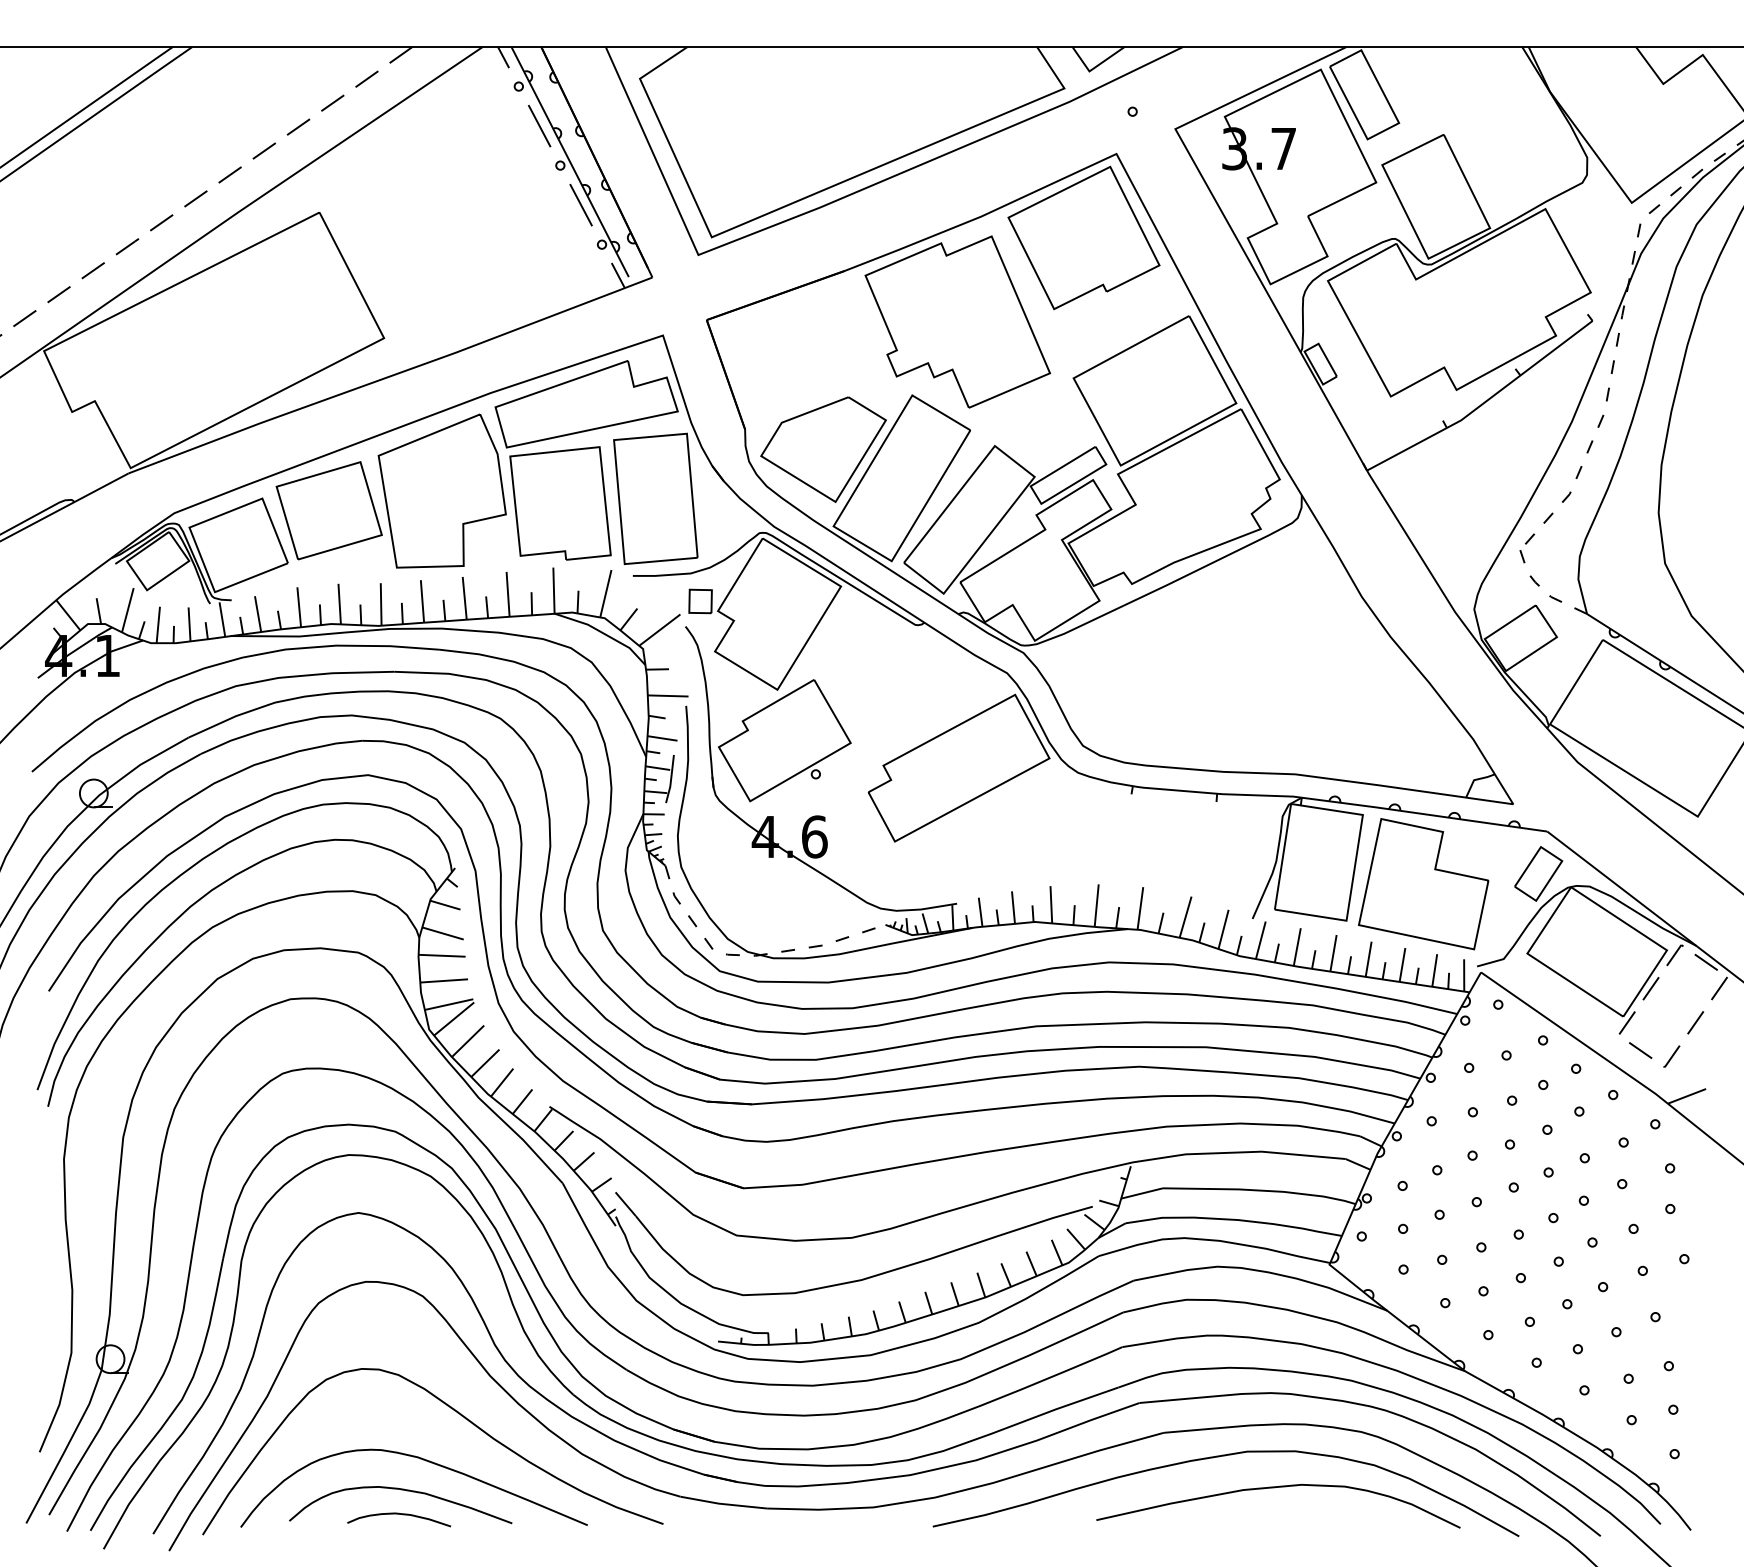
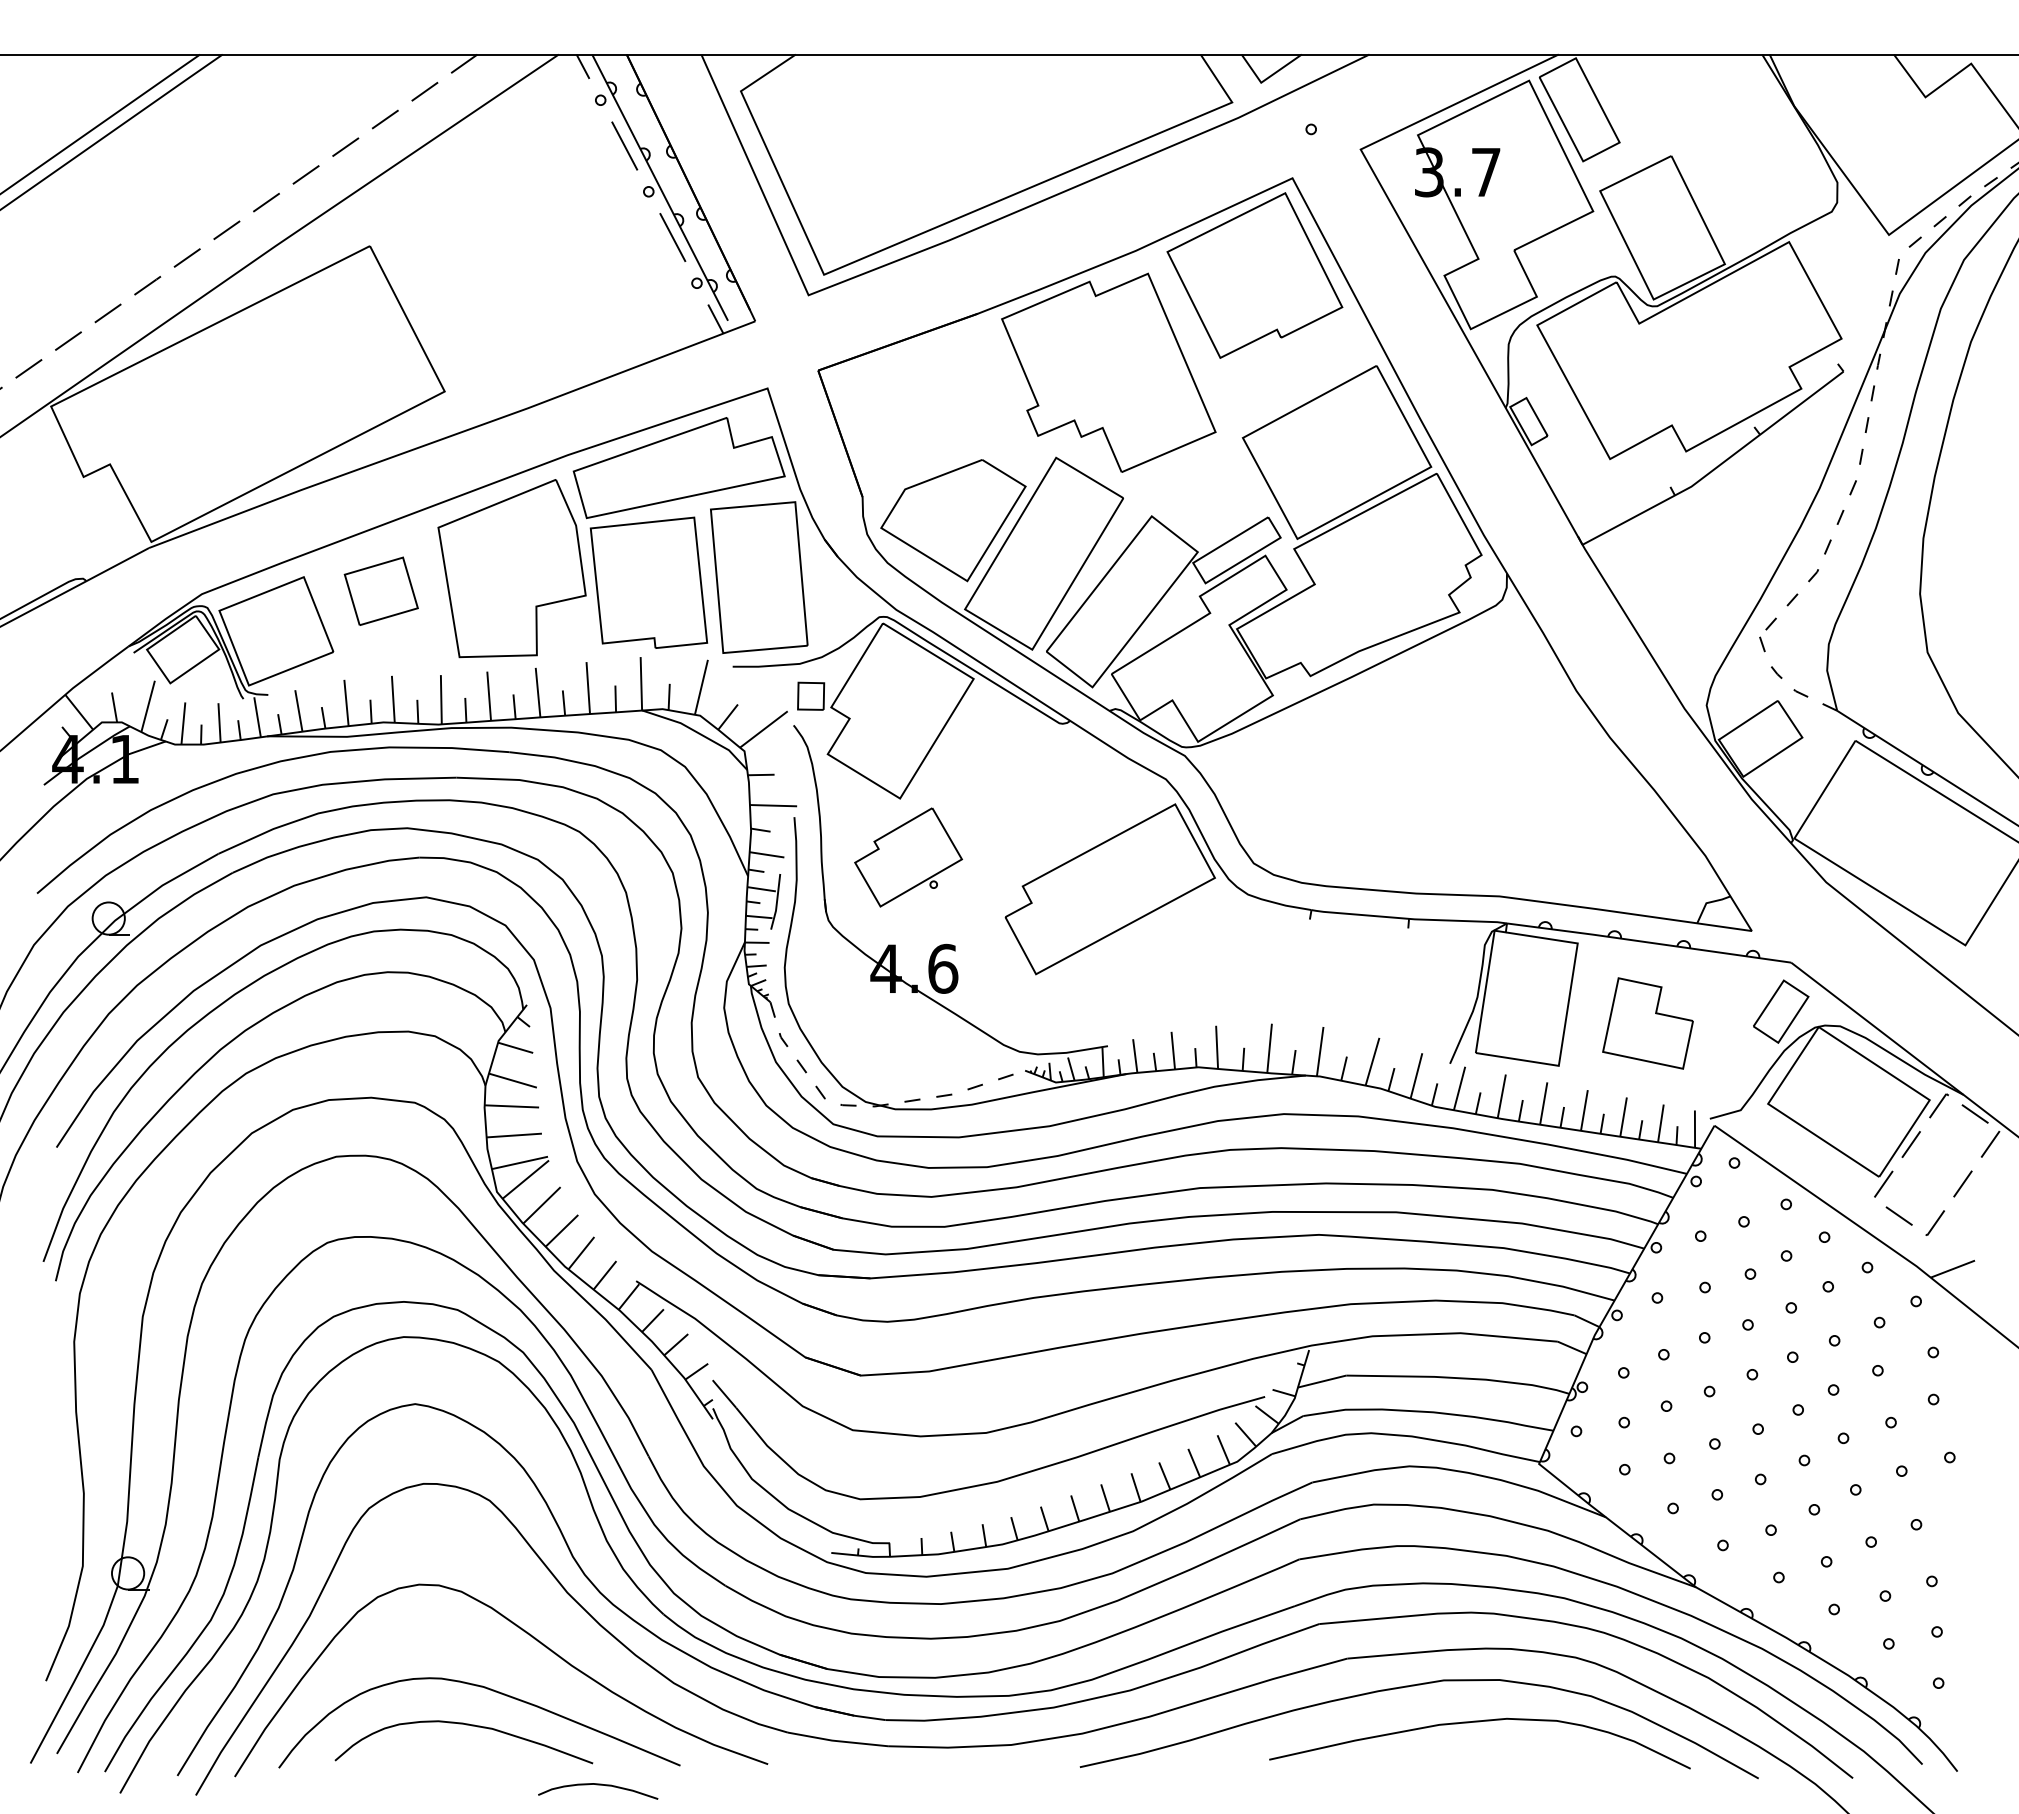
part: (329, 510) -> (381, 591), size x0.6
part: (784, 740) -> (908, 857), size x0.7
part: (1423, 884) -> (1647, 1023), size x0.6
curve: (399, 1514) -> (598, 1785), moved

